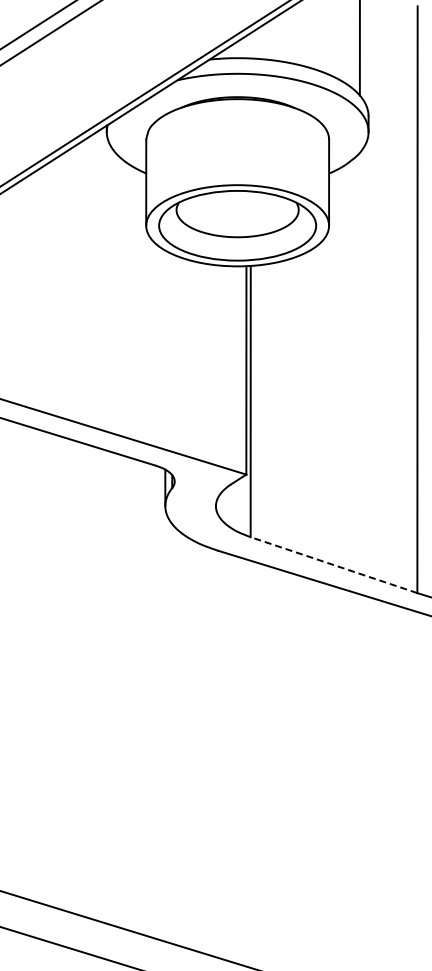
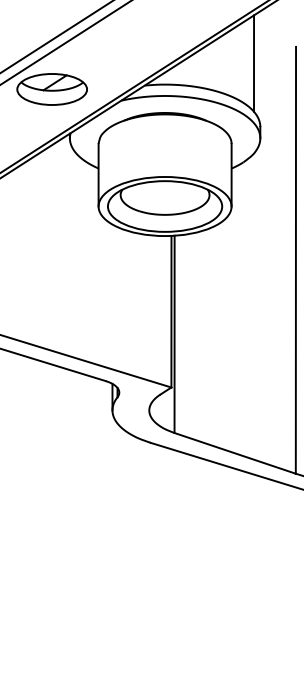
part: (82, 64) -> (52, 89), added
line: (334, 565) -> (235, 453), dashed -> solid

